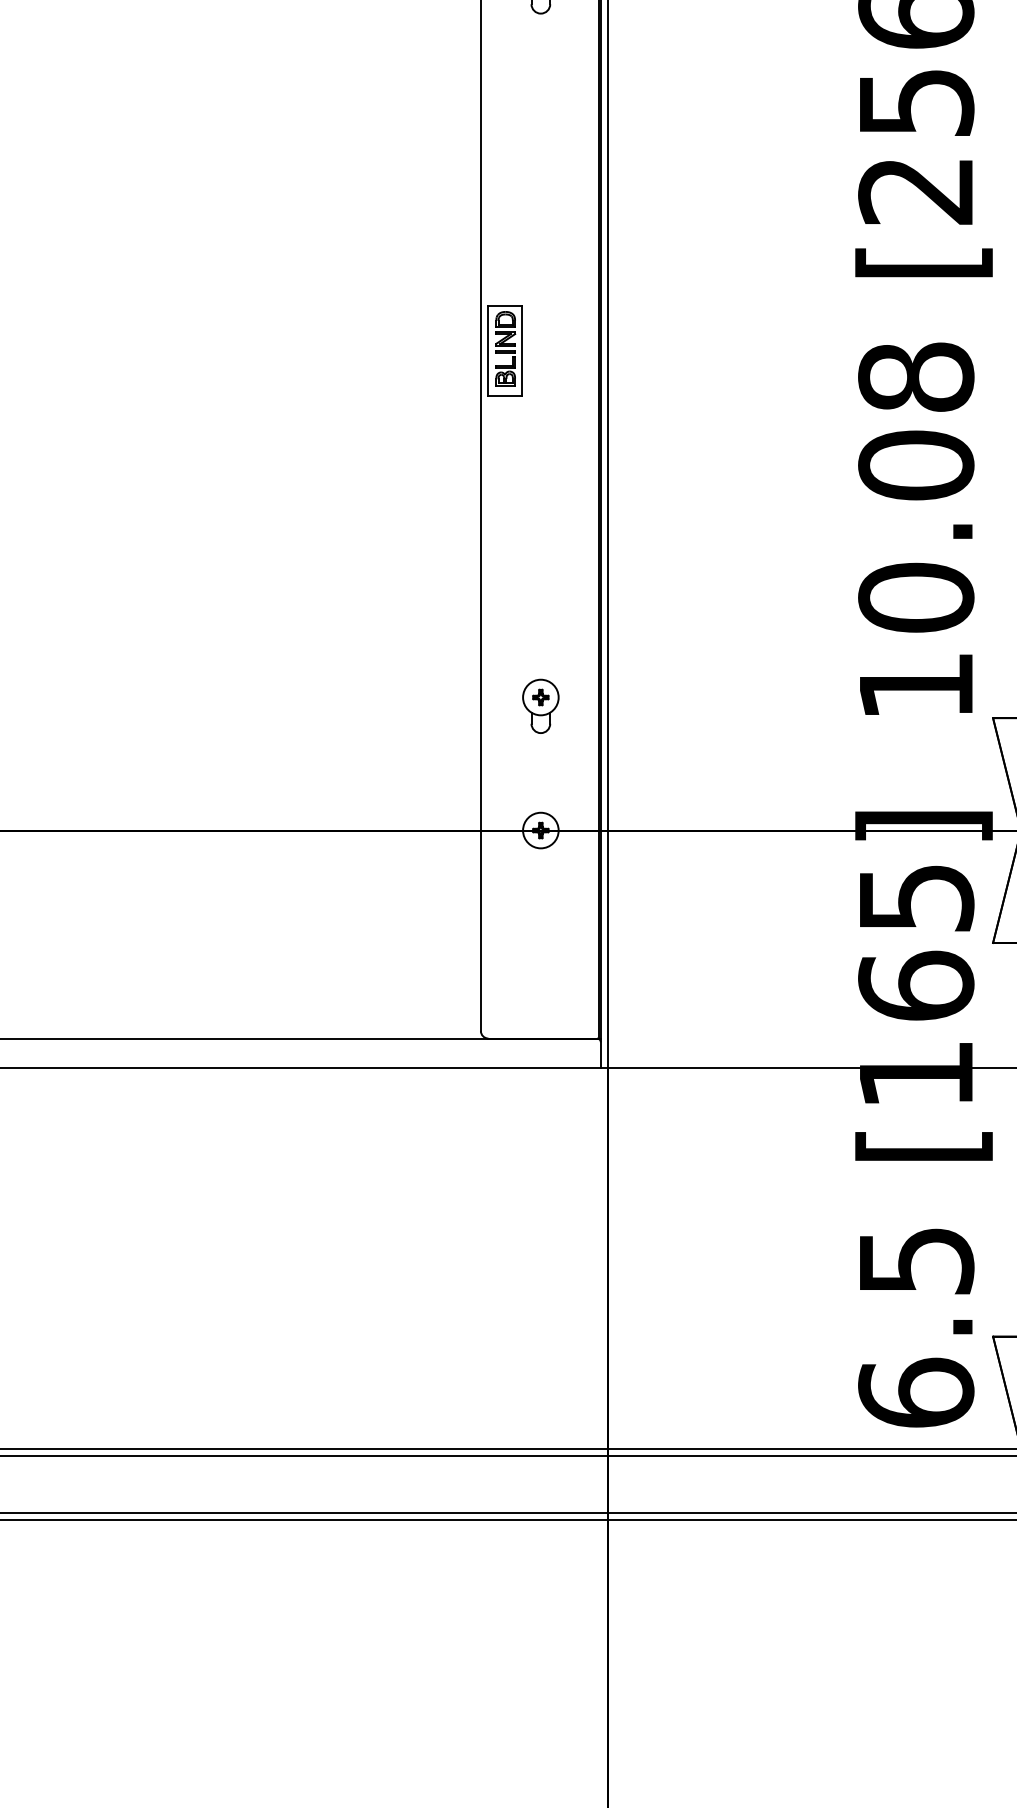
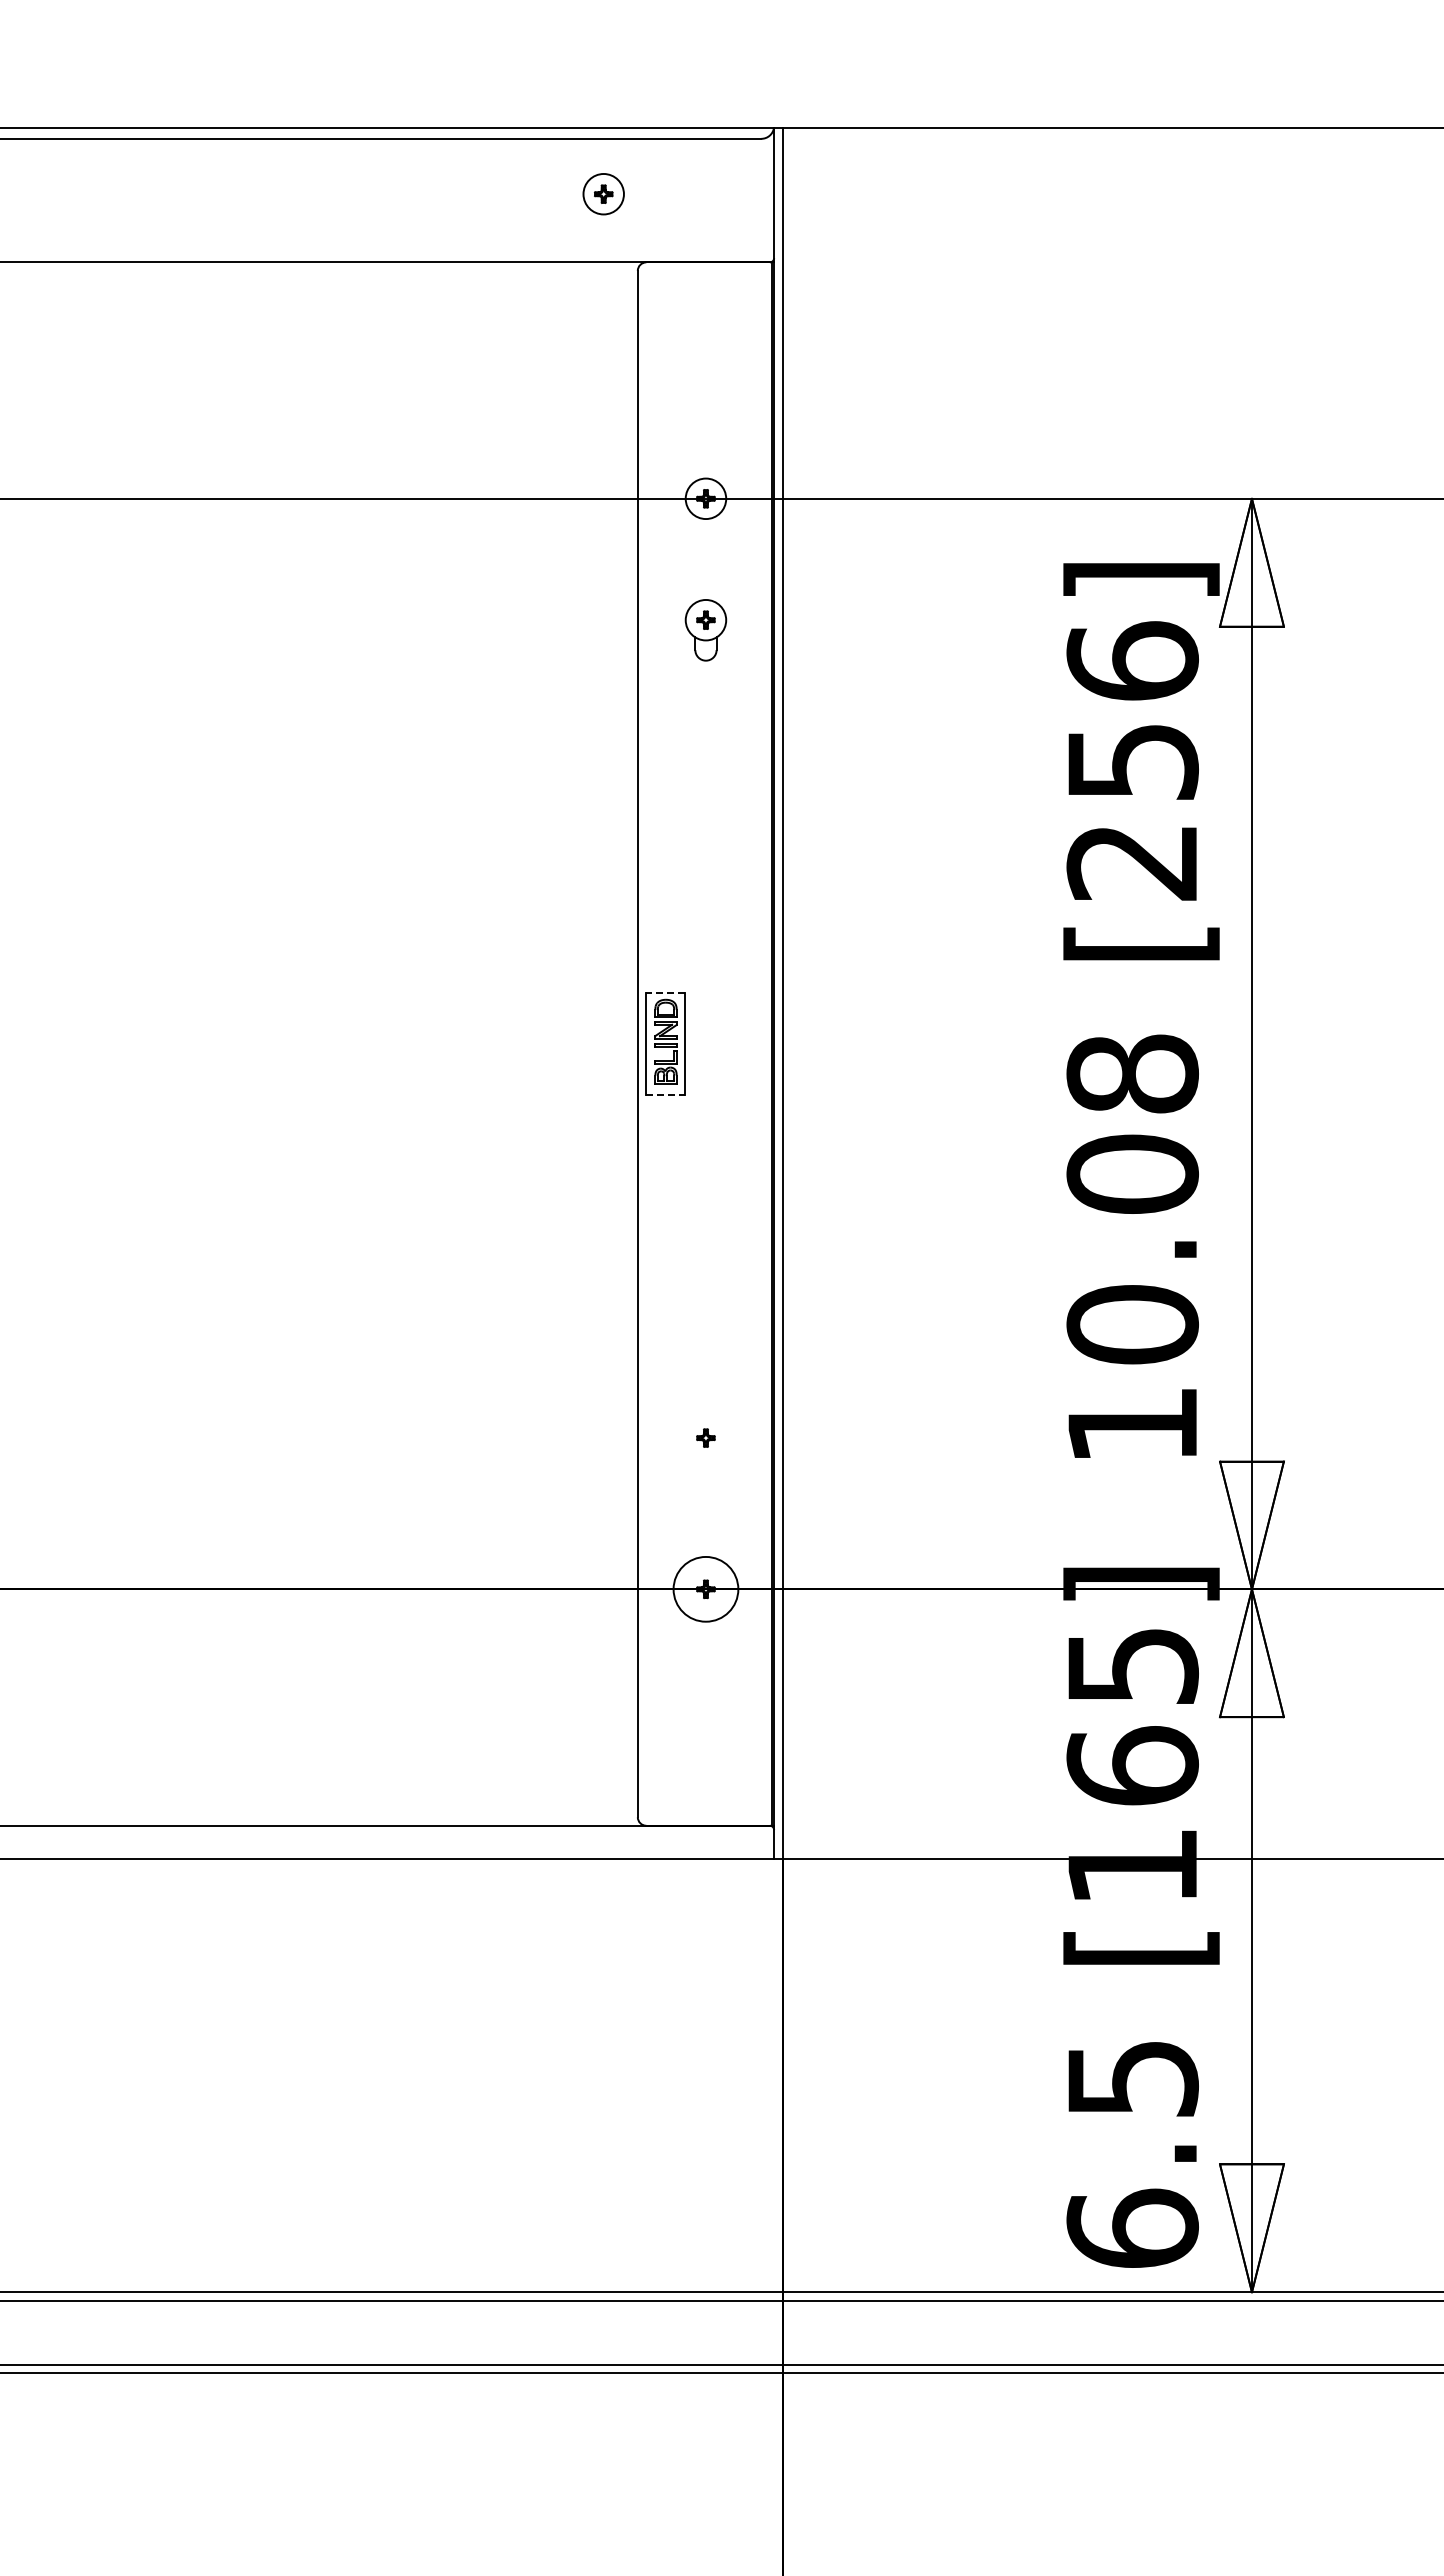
line: (505, 305) -> (665, 992), solid -> dashed
line: (506, 396) -> (666, 1095), solid -> dashed
part: (540, 706) -> (705, 1448), removed
circle: (540, 830) -> (705, 1589), size x1.6

